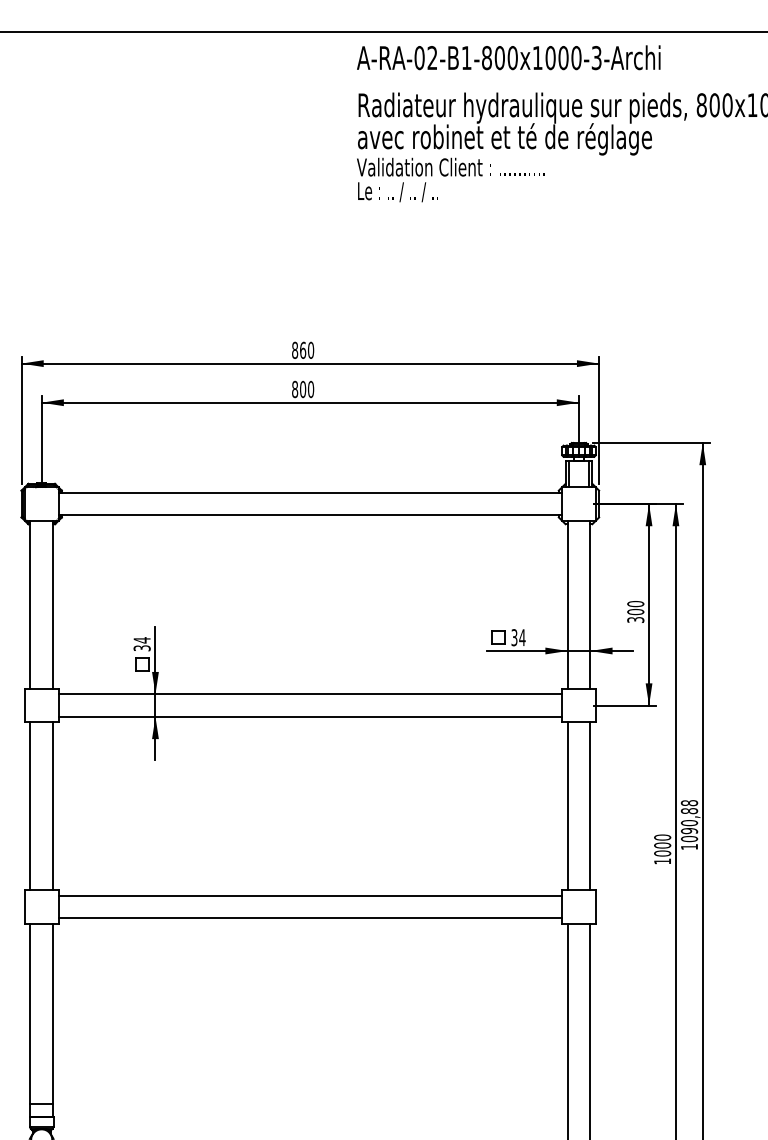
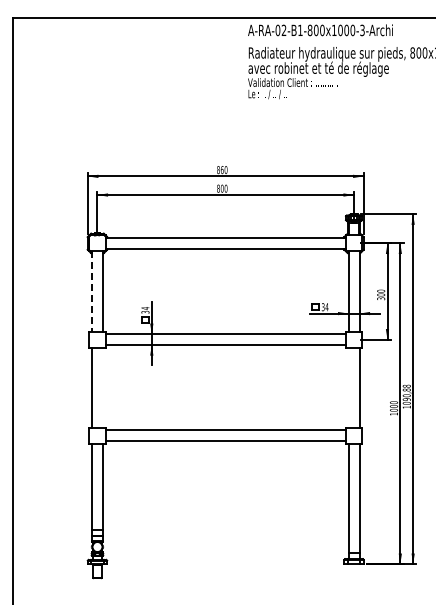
line: (31, 606) -> (92, 292), solid -> dashed
line: (52, 805) -> (102, 387), removed
line: (567, 805) -> (348, 387), removed

